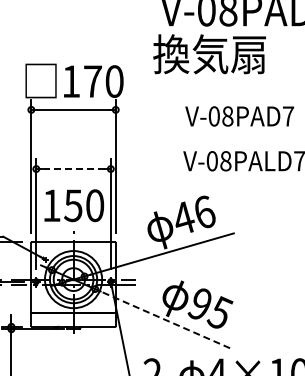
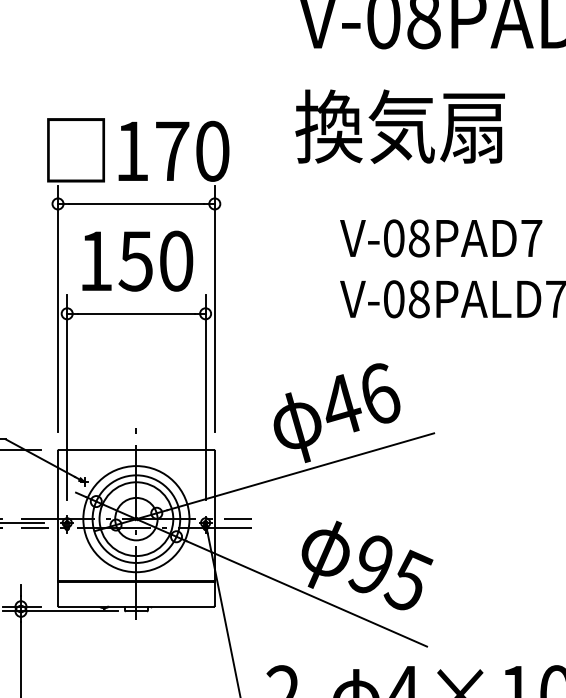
text: (209, 54) -> (400, 127), moved
text: (239, 116) -> (440, 238), moved
line: (73, 169) -> (136, 314), dashed -> solid
text: (74, 205) -> (138, 260), moved
line: (165, 319) -> (307, 593), dashed -> solid

